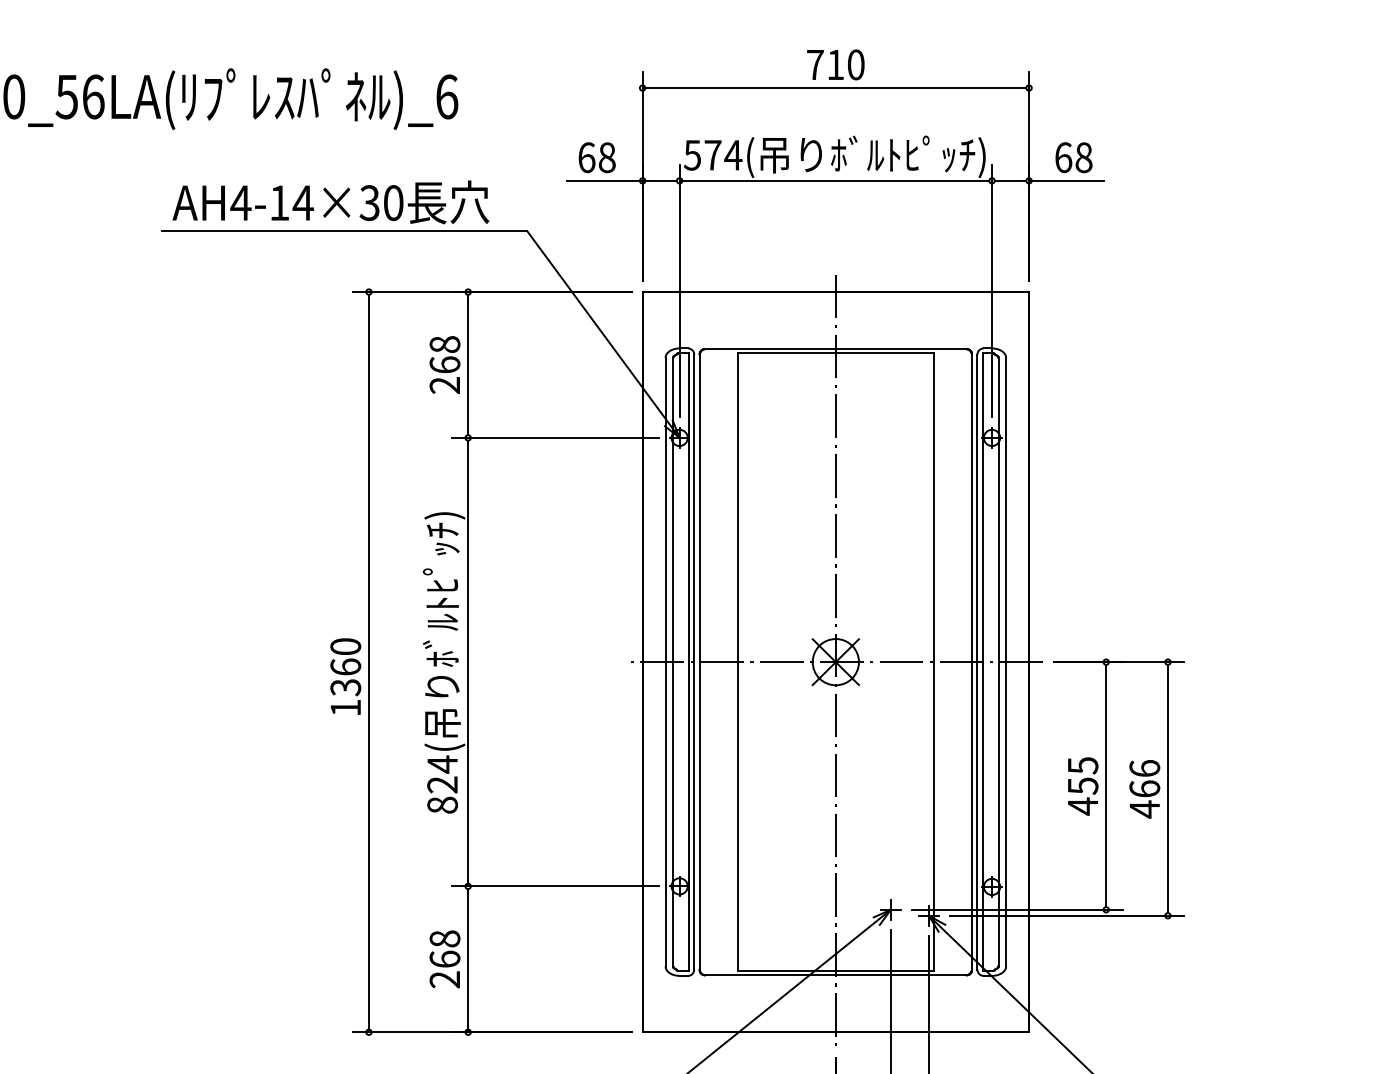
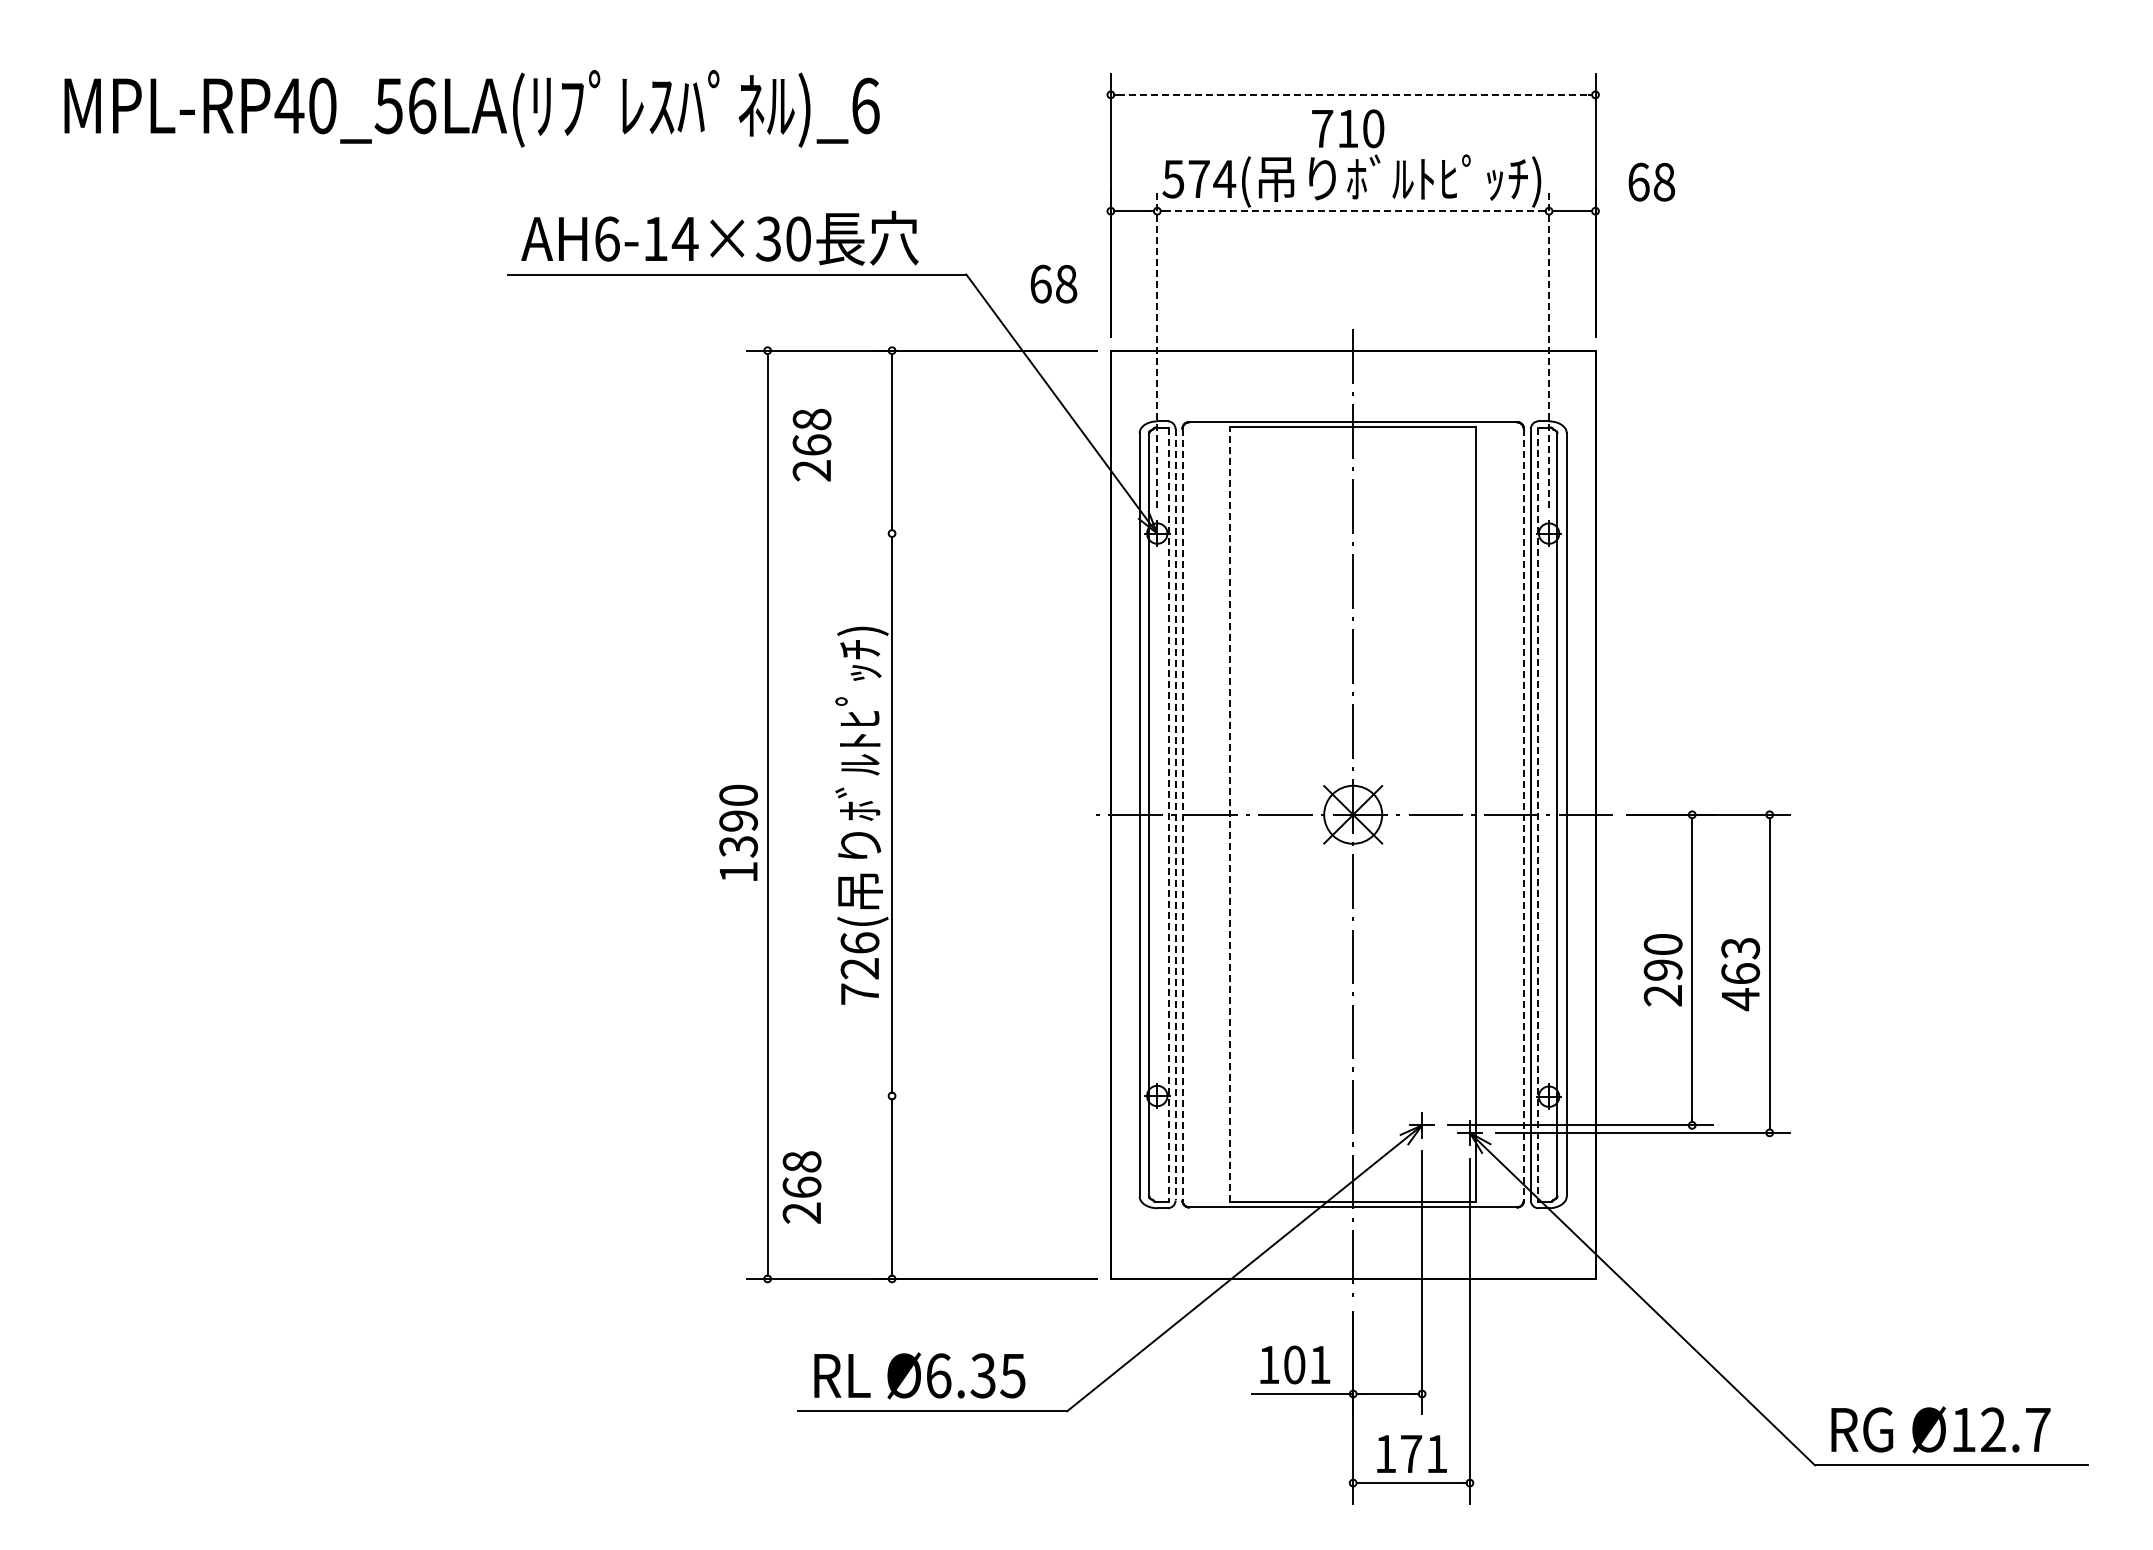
text: (836, 64) -> (1348, 128), moved
line: (836, 87) -> (1353, 94), solid -> dashed
text: (596, 157) -> (1053, 283), moved
line: (604, 181) -> (1063, 211), removed
line: (836, 181) -> (1353, 211), solid -> dashed
line: (1066, 181) -> (1642, 211), removed
text: (240, 202) -> (606, 238), AH4-14×30 -> AH6-14×30
line: (679, 290) -> (1157, 348), solid -> dashed
line: (992, 290) -> (1549, 348), solid -> dashed
text: (444, 365) -> (811, 445), moved
line: (555, 437) -> (1001, 533), removed
line: (694, 661) -> (1175, 814), solid -> dashed
line: (699, 661) -> (1182, 814), solid -> dashed
line: (738, 661) -> (1230, 814), solid -> dashed
line: (971, 661) -> (1523, 814), solid -> dashed
line: (688, 662) -> (1168, 815), solid -> dashed
line: (982, 662) -> (1537, 815), solid -> dashed
text: (345, 666) -> (738, 820), 1360 -> 1390
text: (1144, 768) -> (1740, 948), 466 -> 463
text: (442, 783) -> (859, 967), 824( -> 726(
text: (1082, 786) -> (1662, 970), 455 -> 290
line: (555, 886) -> (1001, 1096), removed
text: (444, 959) -> (801, 1187), moved

